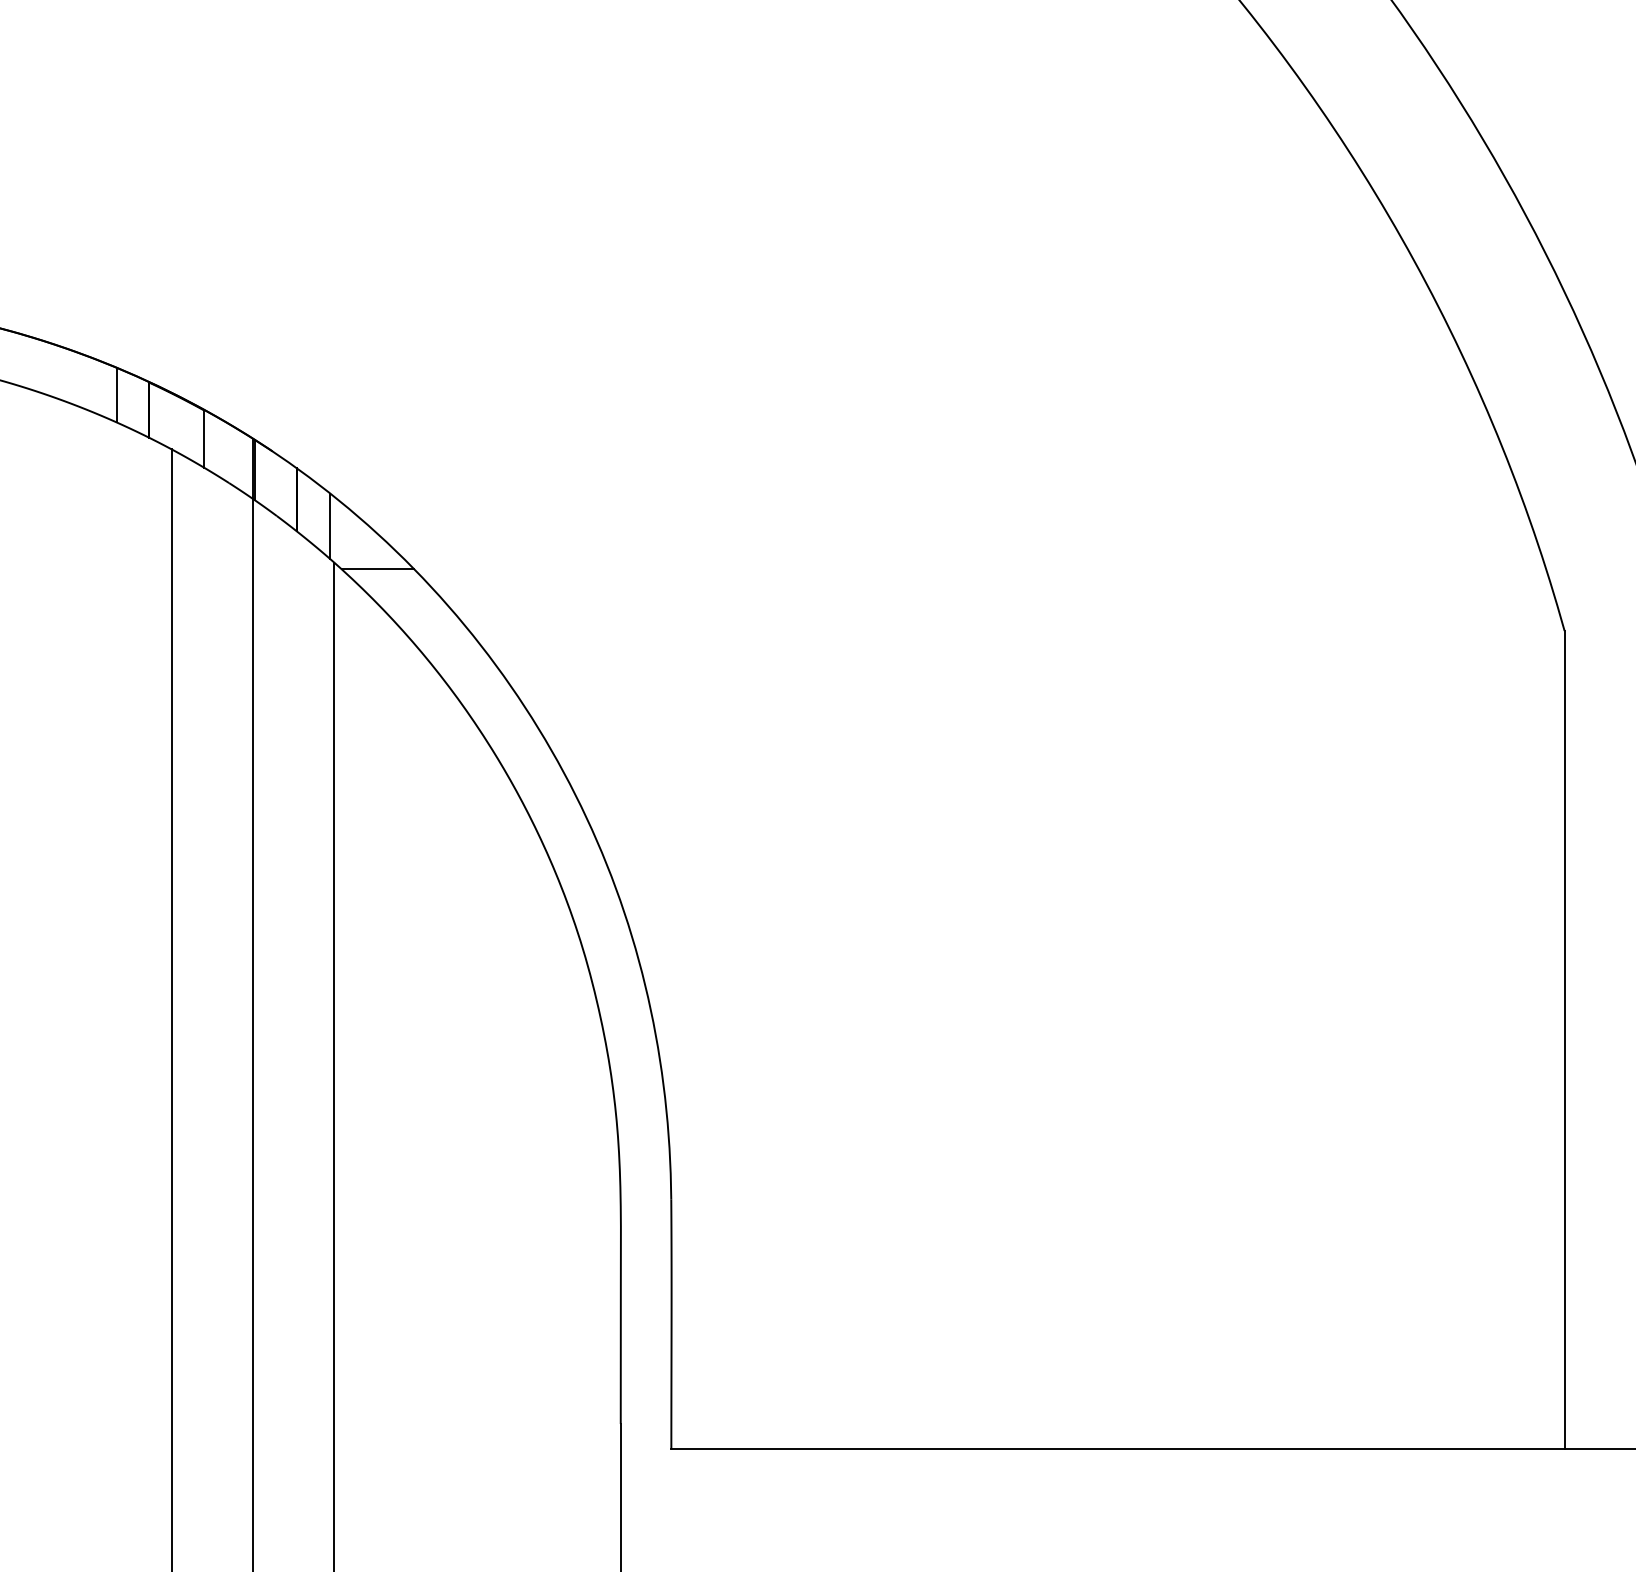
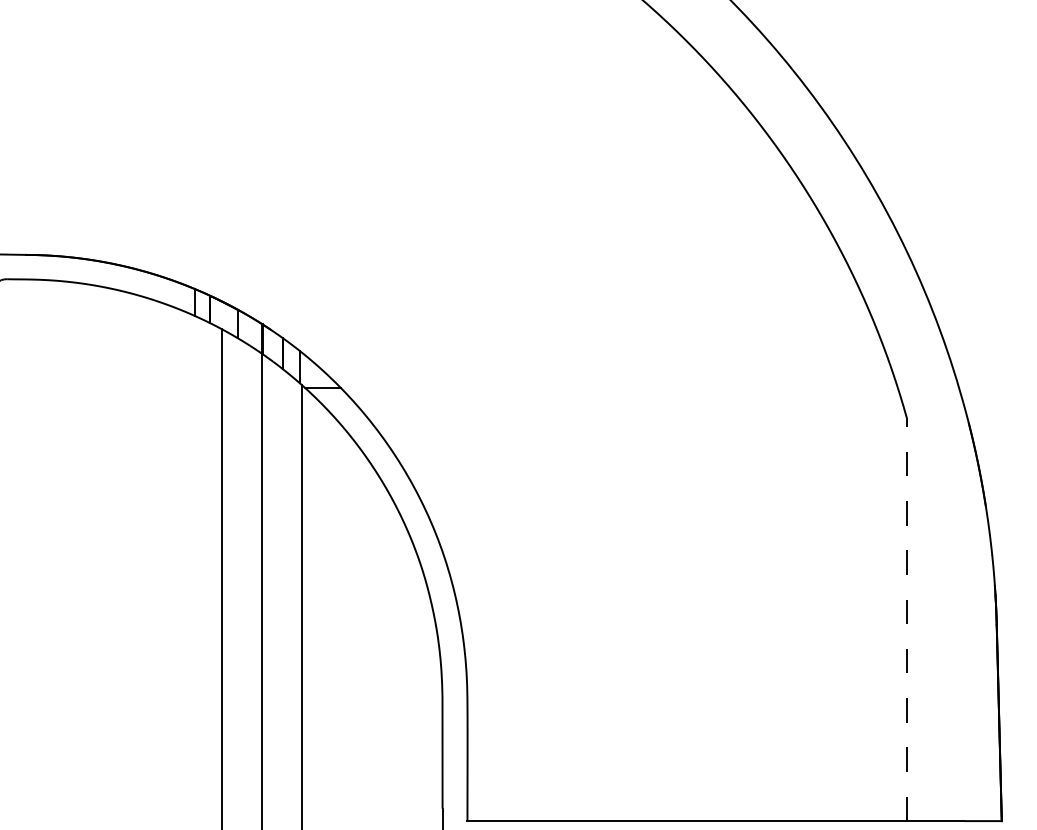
line: (1563, 1039) -> (906, 619), solid -> dashed

